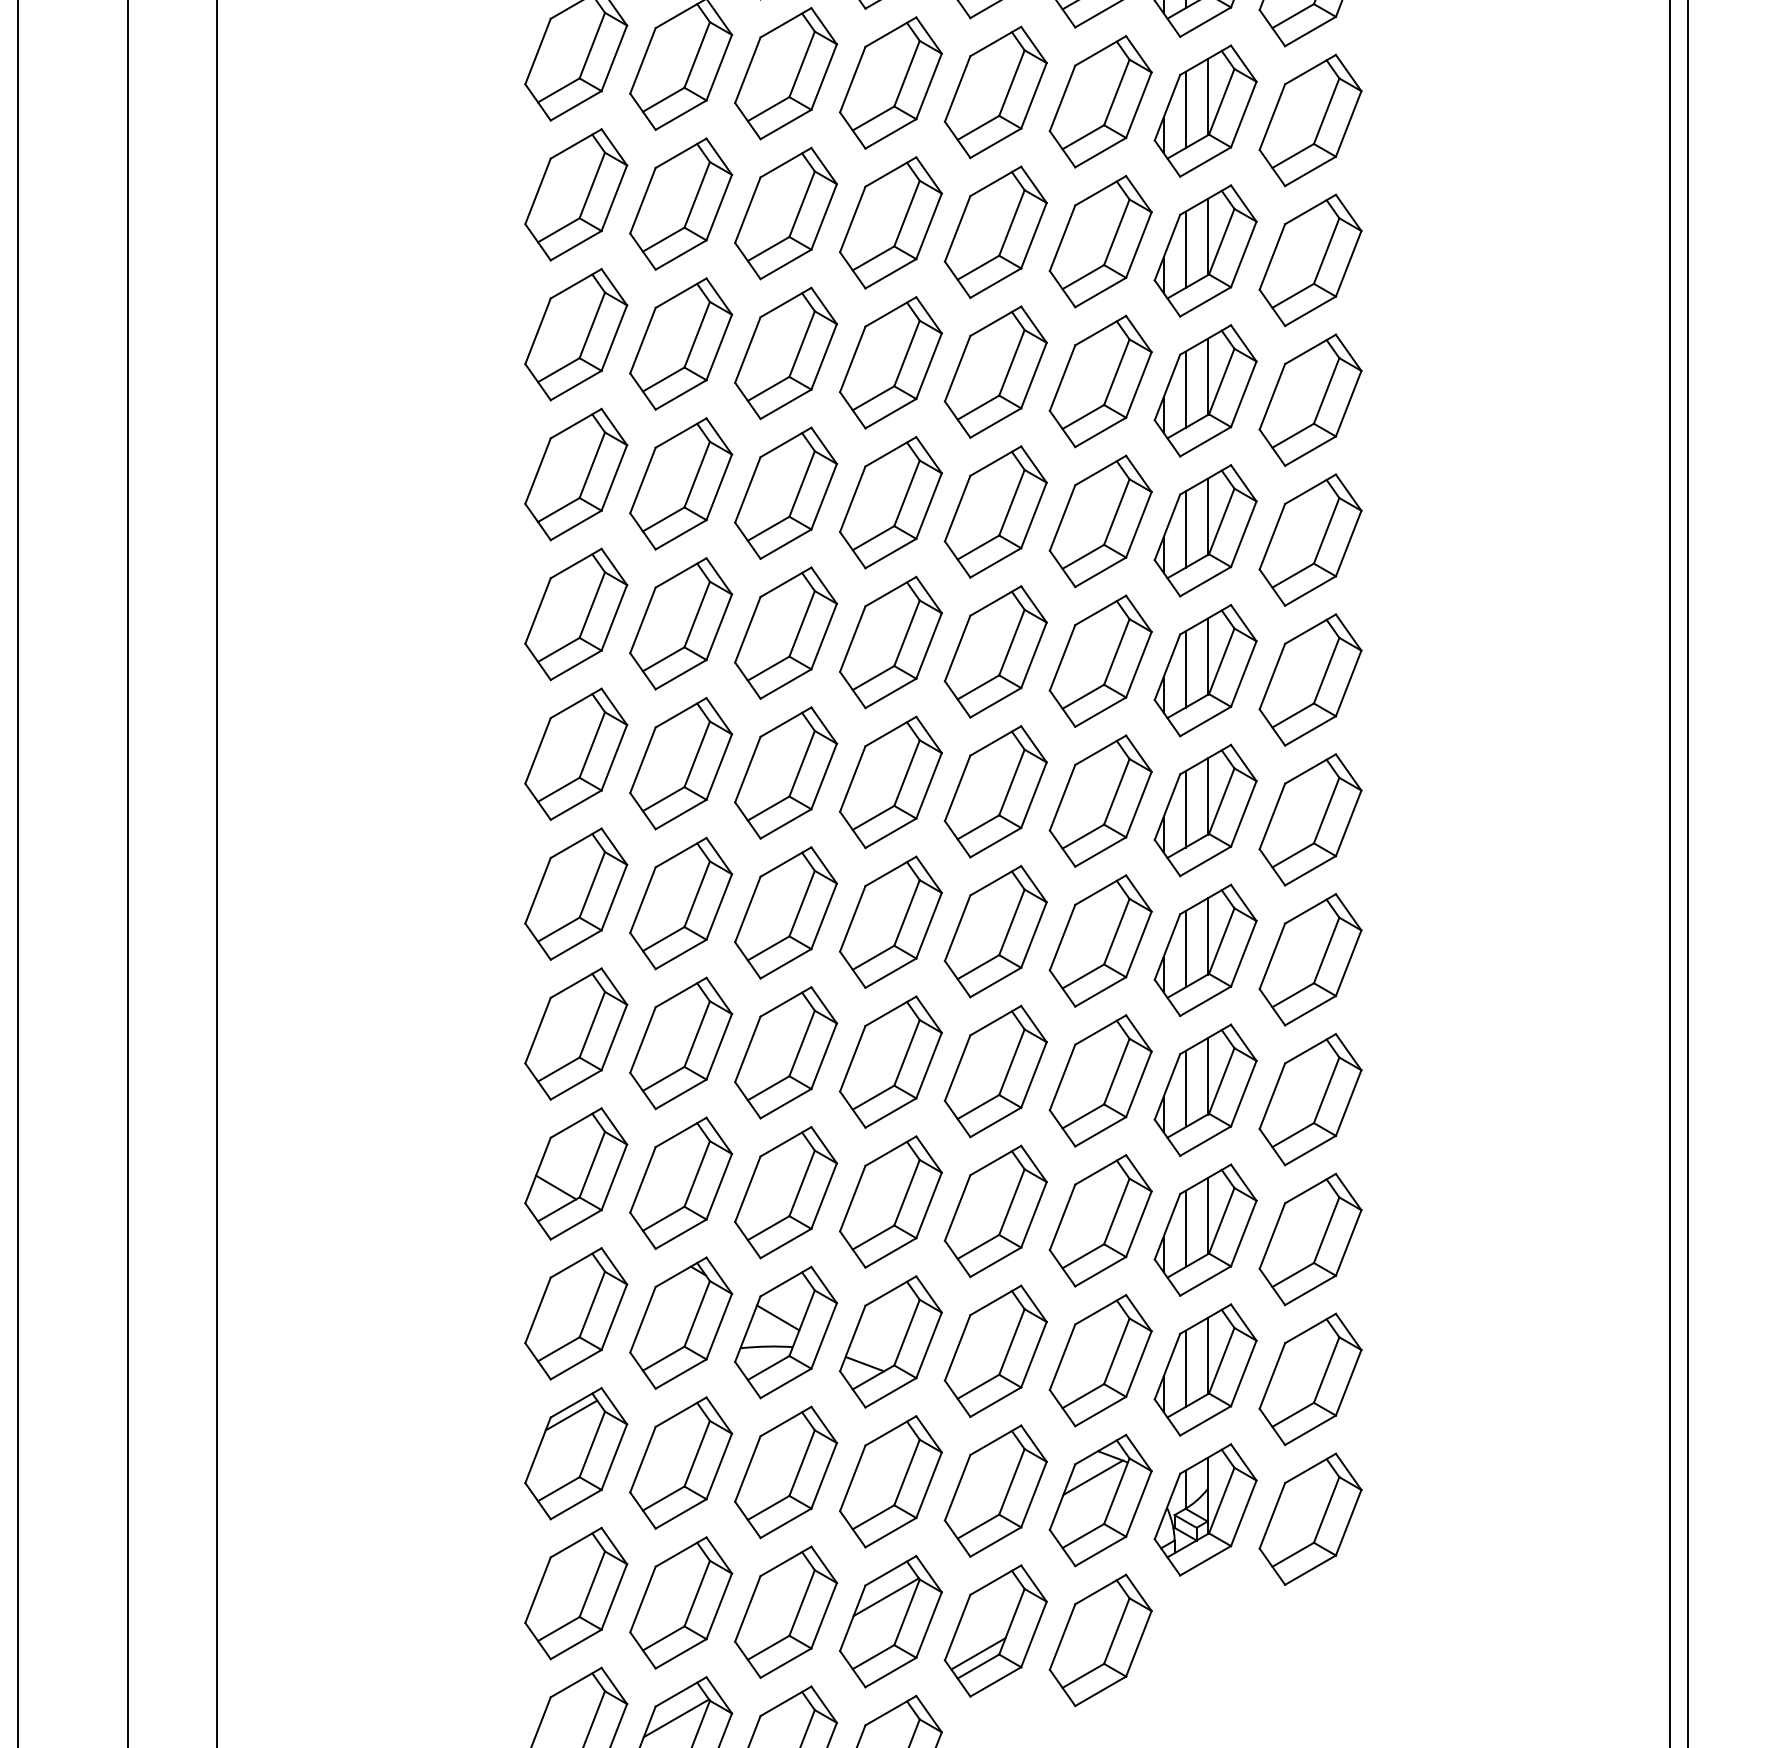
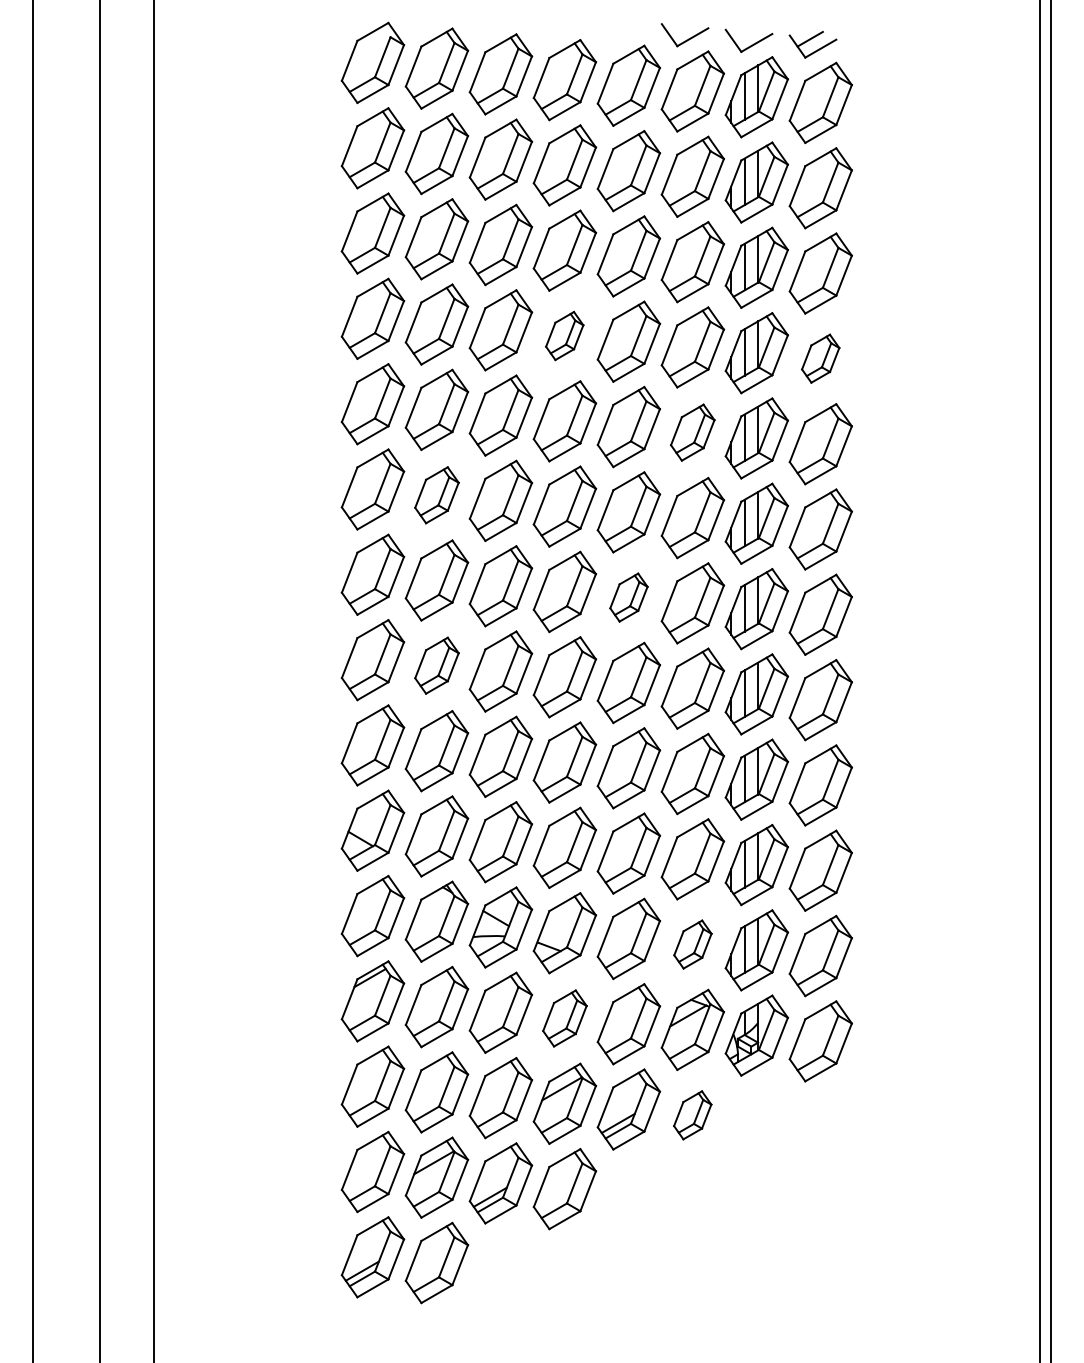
part: (890, 361) -> (564, 335), size x0.6
part: (1310, 399) -> (820, 358), size x0.6
part: (1100, 520) -> (692, 432), size x0.7
part: (680, 624) -> (436, 495), size x0.7
part: (995, 791) -> (628, 597), size x0.6
part: (680, 902) -> (436, 665), size x0.7
part: (1100, 1360) -> (692, 944), size x0.6
part: (890, 1481) -> (564, 1018), size x0.7
part: (1100, 1640) -> (692, 1115), size x0.6

